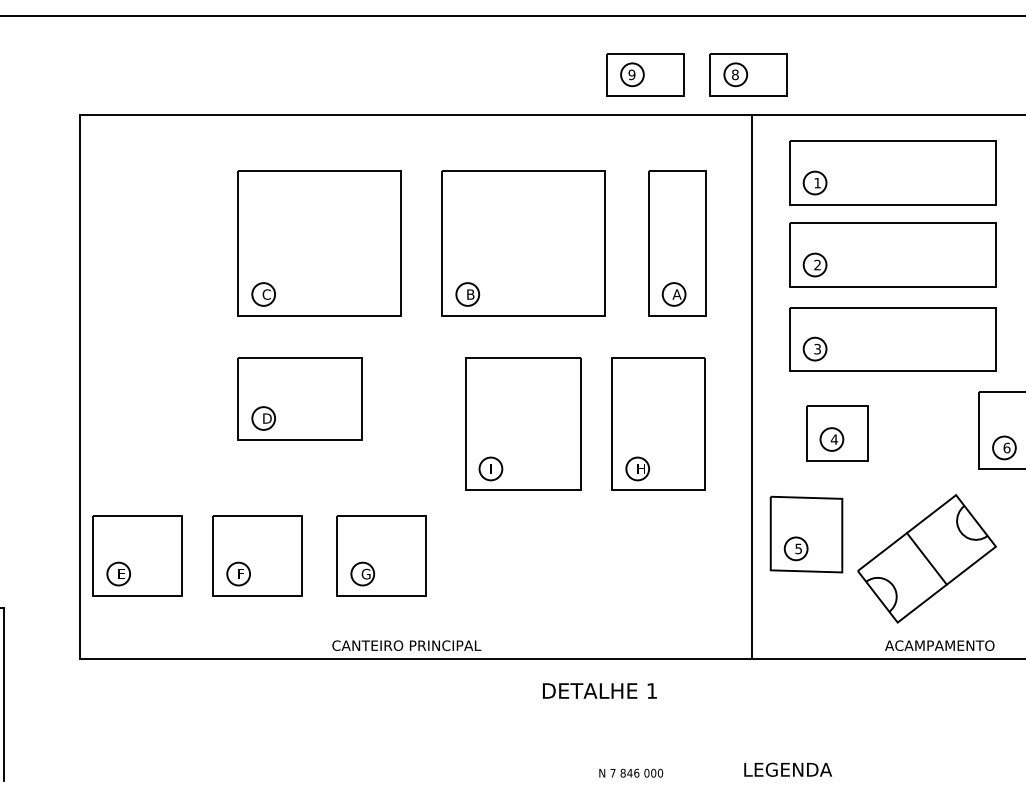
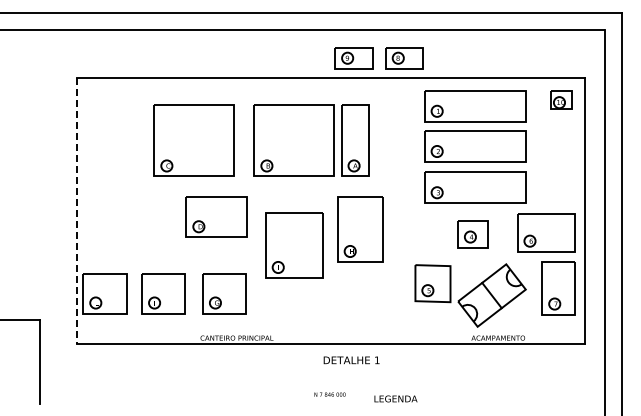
part: (677, 242) -> (355, 140), moved
line: (752, 385) -> (406, 210), removed
line: (79, 387) -> (76, 211), solid -> dashed
part: (299, 397) -> (216, 216), moved
part: (524, 424) -> (294, 245), moved
part: (836, 434) -> (472, 234), moved
text: (599, 691) -> (351, 360), moved
text: (787, 768) -> (395, 398), moved
text: (630, 772) -> (329, 394), moved

